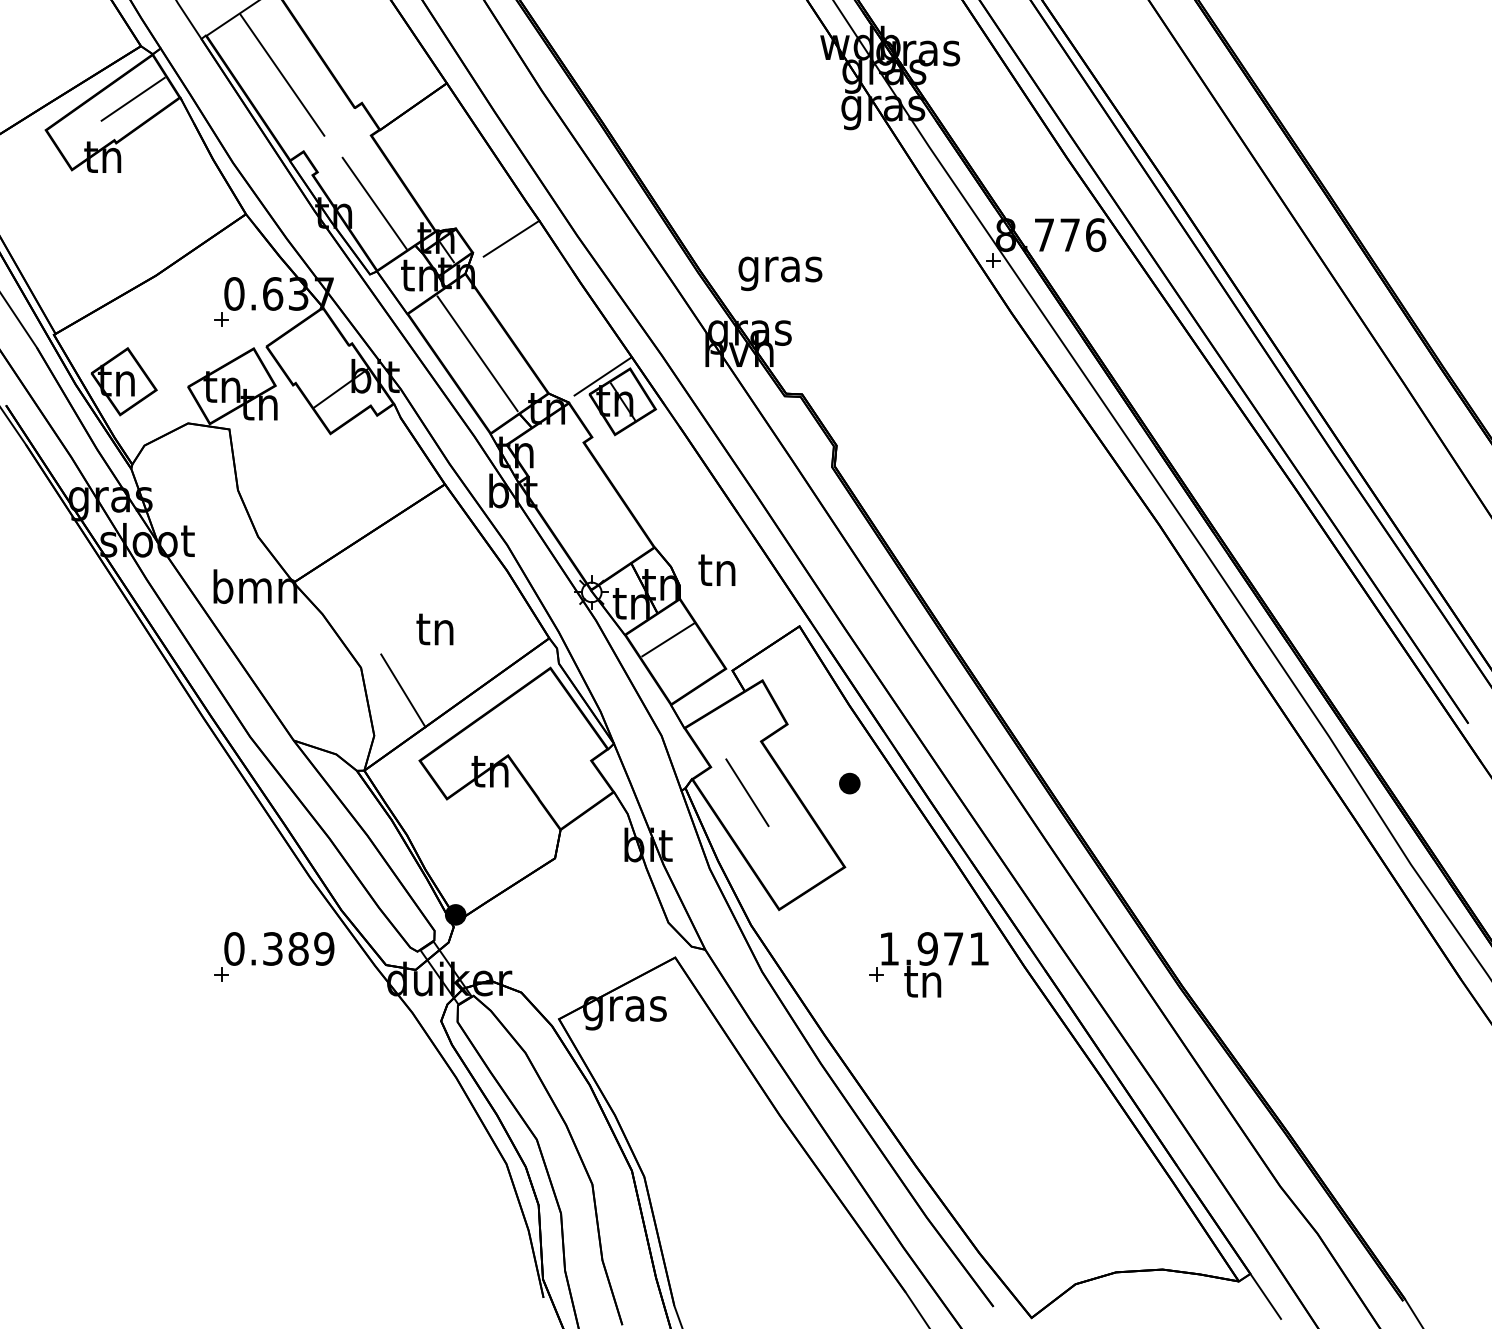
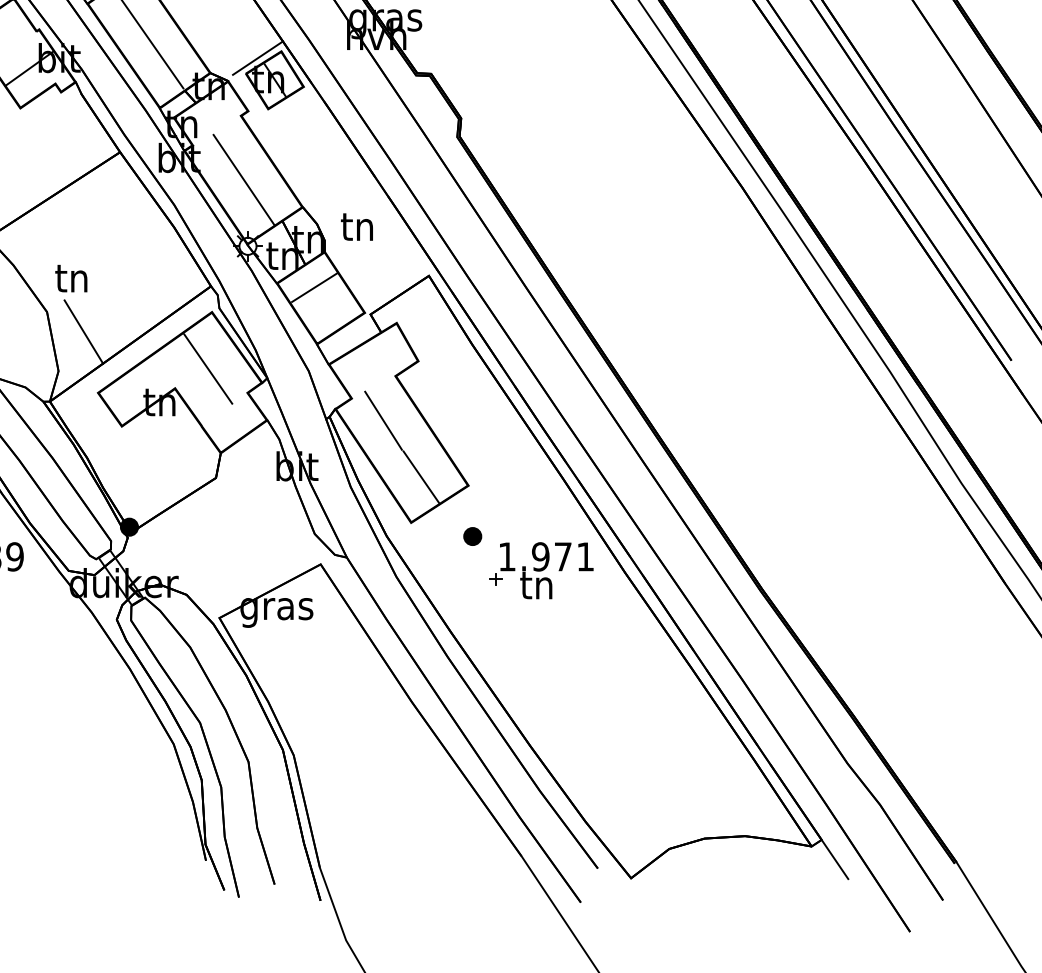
line: (587, 515) -> (244, 179), added
text: (434, 629) -> (70, 278), moved
line: (545, 733) -> (207, 369), added
part: (849, 783) -> (472, 536), moved
line: (790, 857) -> (421, 477), added

